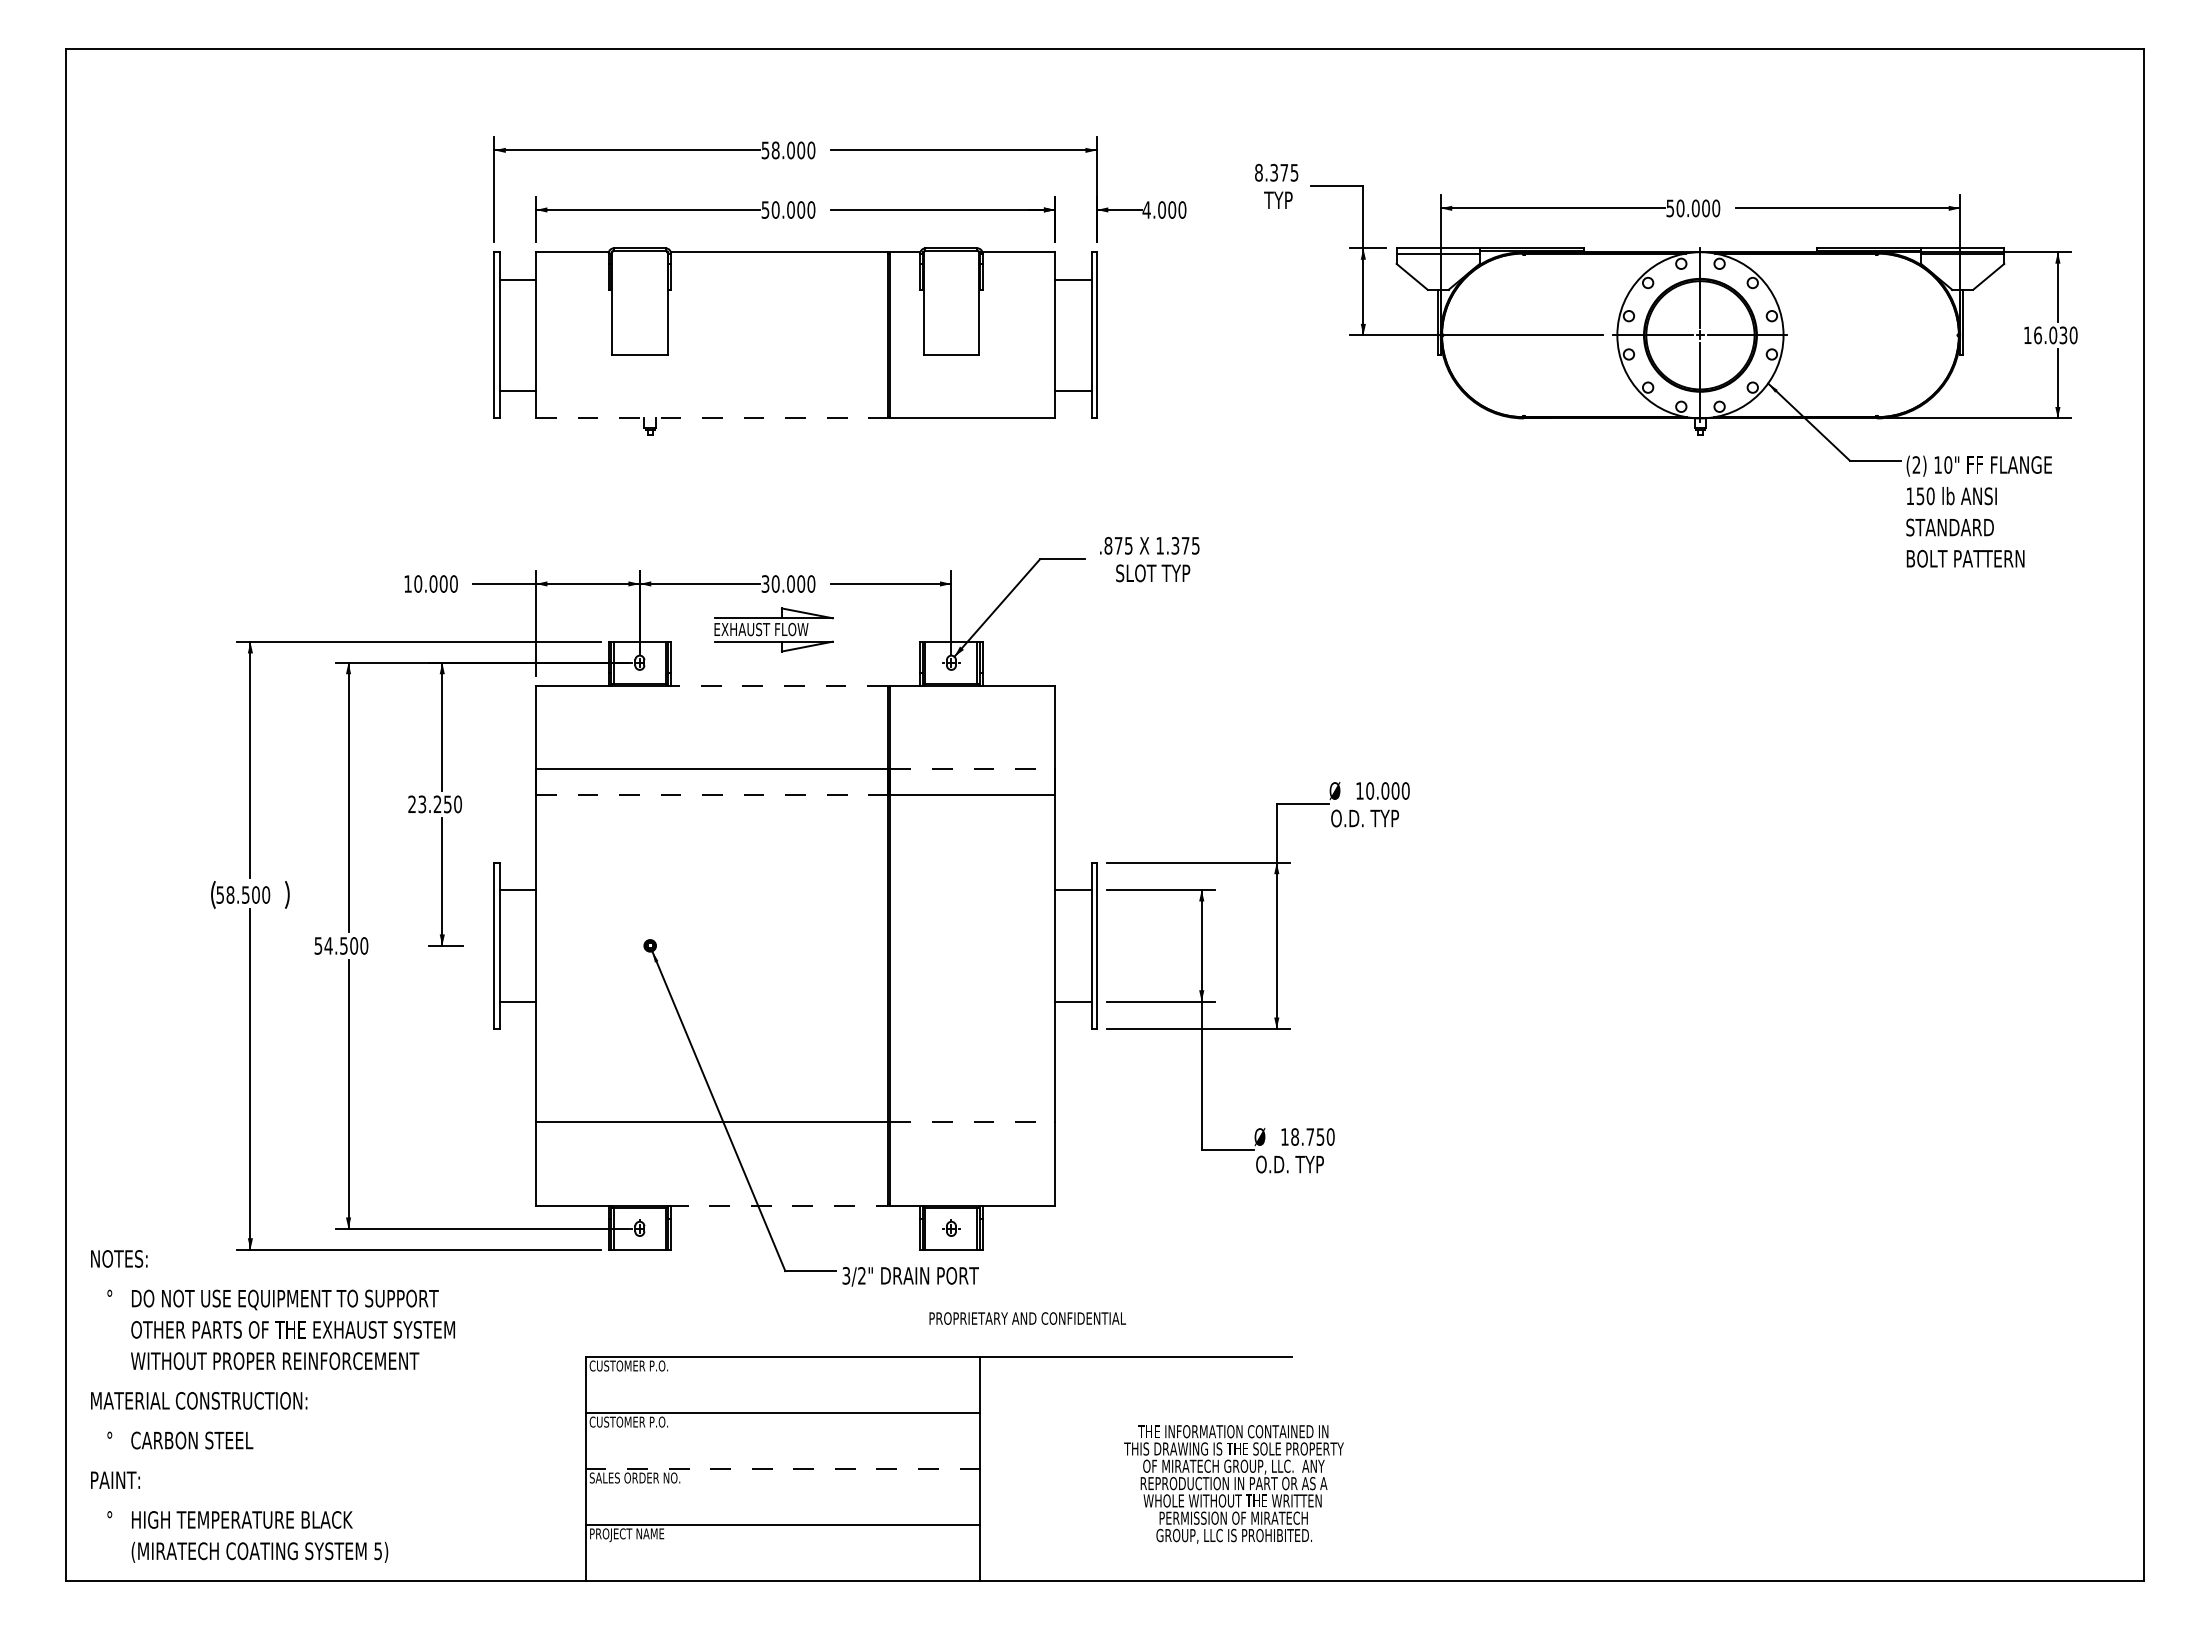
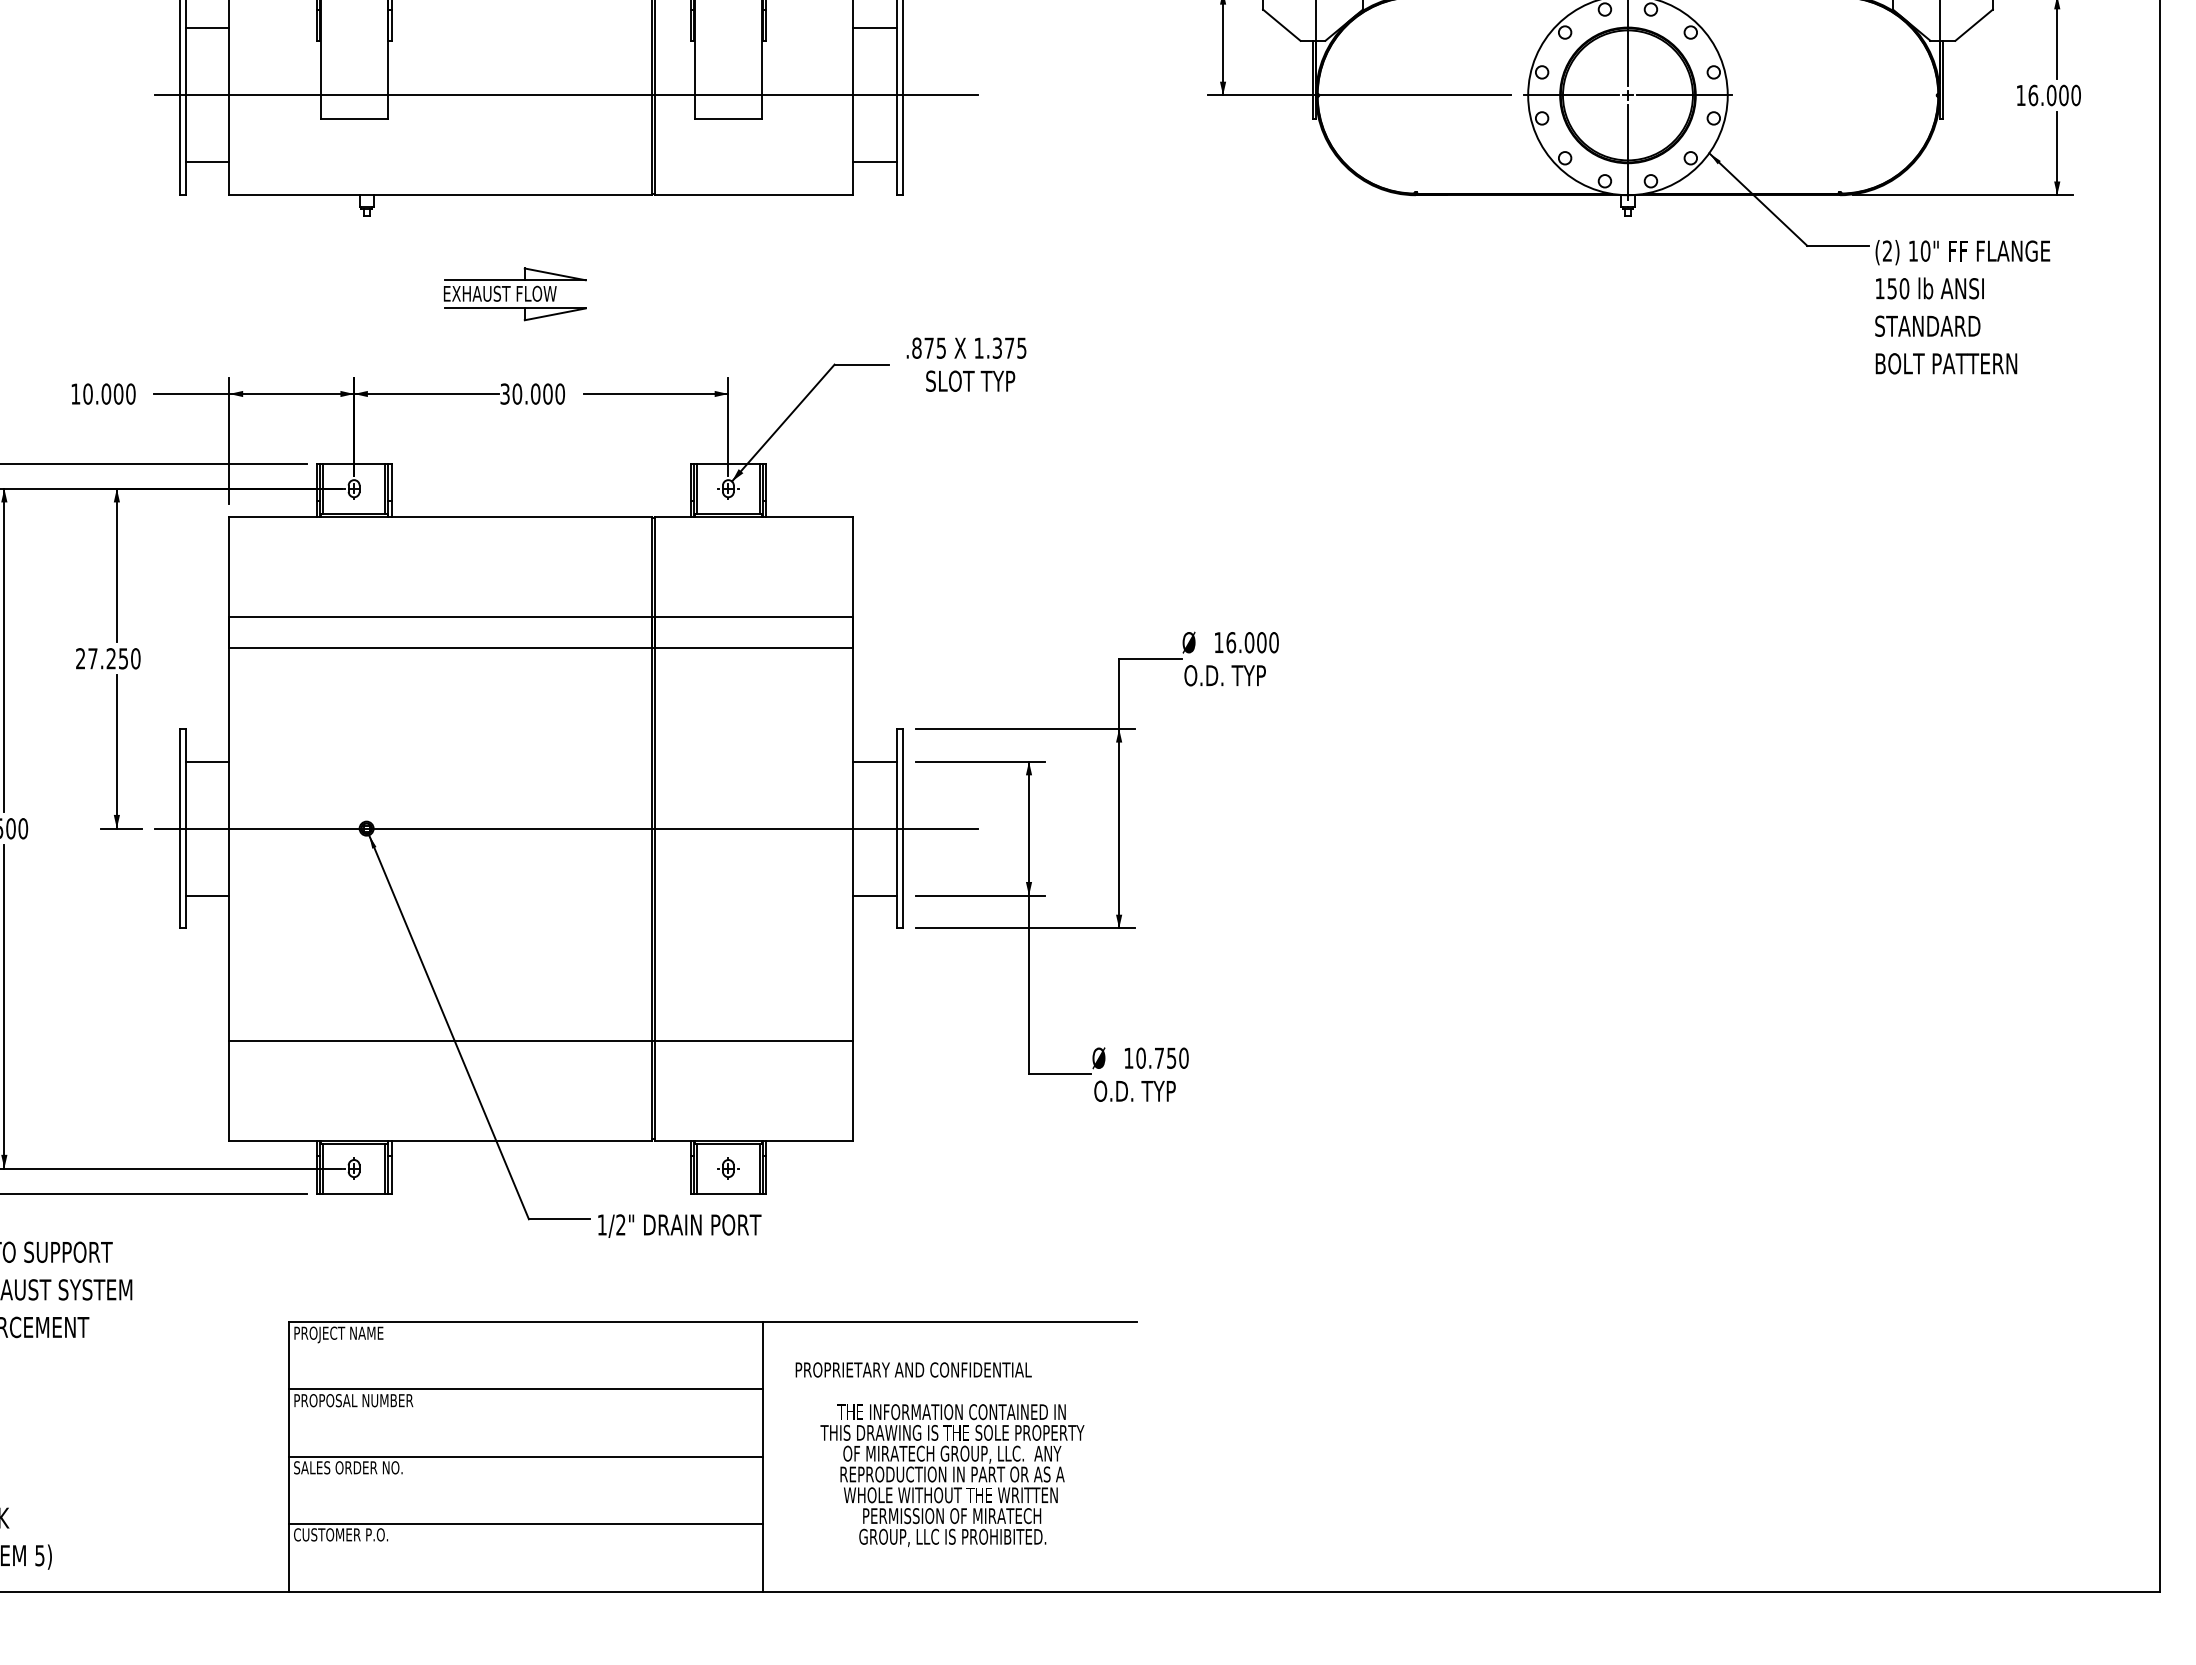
line: (816, 335) -> (566, 95), added
text: (2063, 335) -> (2063, 95), 16.030 -> 16.000
line: (711, 418) -> (440, 195), dashed -> solid
part: (773, 629) -> (514, 293), moved
line: (777, 686) -> (519, 517), dashed -> solid
line: (973, 769) -> (754, 616), dashed -> solid
text: (1370, 790) -> (1231, 642), 10.000 -> 16.000
line: (711, 795) -> (440, 648), dashed -> solid
text: (422, 804) -> (93, 658), 23.250 -> 27.250
line: (816, 945) -> (566, 828), added
line: (973, 1122) -> (754, 1040), dashed -> solid
text: (1295, 1136) -> (1141, 1057), 18.750 -> 10.750
line: (778, 1205) -> (520, 1140), dashed -> solid
text: (846, 1275) -> (602, 1224), 3/2" -> 1/2"
text: (1027, 1318) -> (913, 1369), moved
text: (628, 1367) -> (340, 1335), CUSTOMER P.O. -> PROJECT NAME
text: (638, 1421) -> (352, 1399), CUSTOMER P.O. -> PROPOSAL NUMBER
line: (782, 1468) -> (525, 1456), dashed -> solid
text: (1233, 1484) -> (951, 1475), moved
text: (628, 1535) -> (340, 1536), PROJECT NAME -> CUSTOMER P.O.

